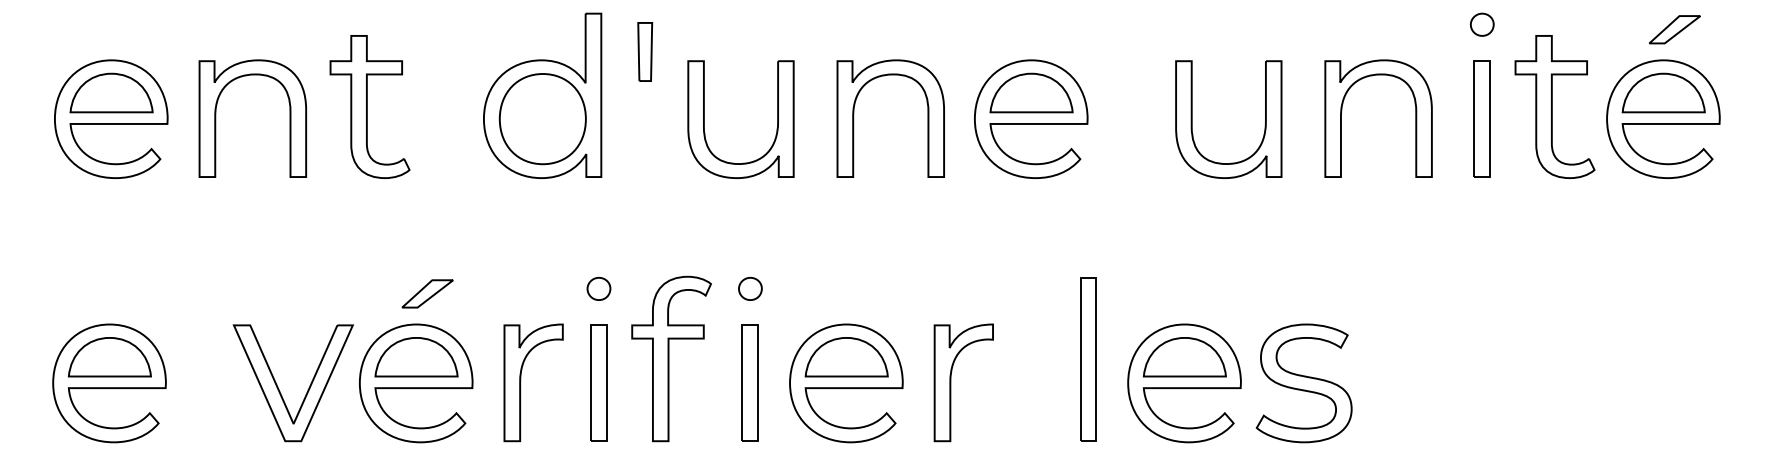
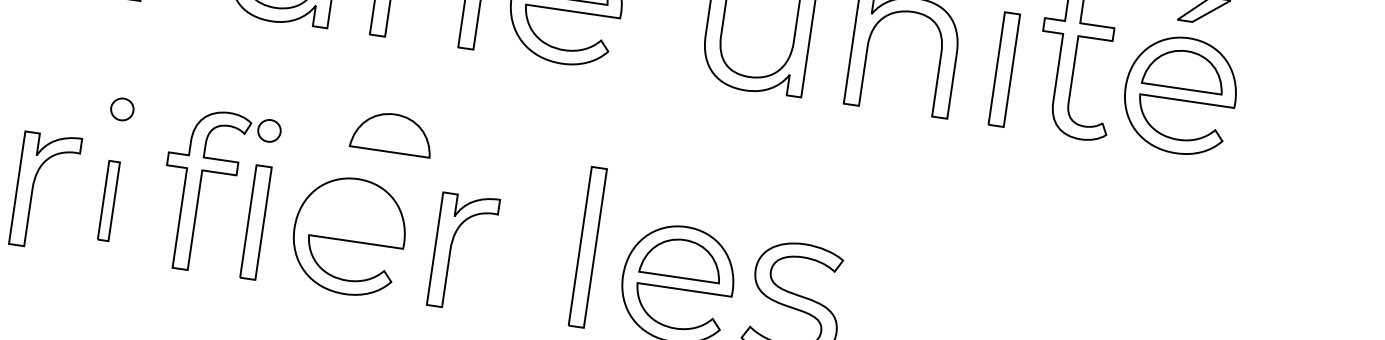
part: (846, 357) -> (392, 133), moved
part: (671, 358) -> (202, 190), moved
part: (598, 382) -> (108, 200), size x0.7

